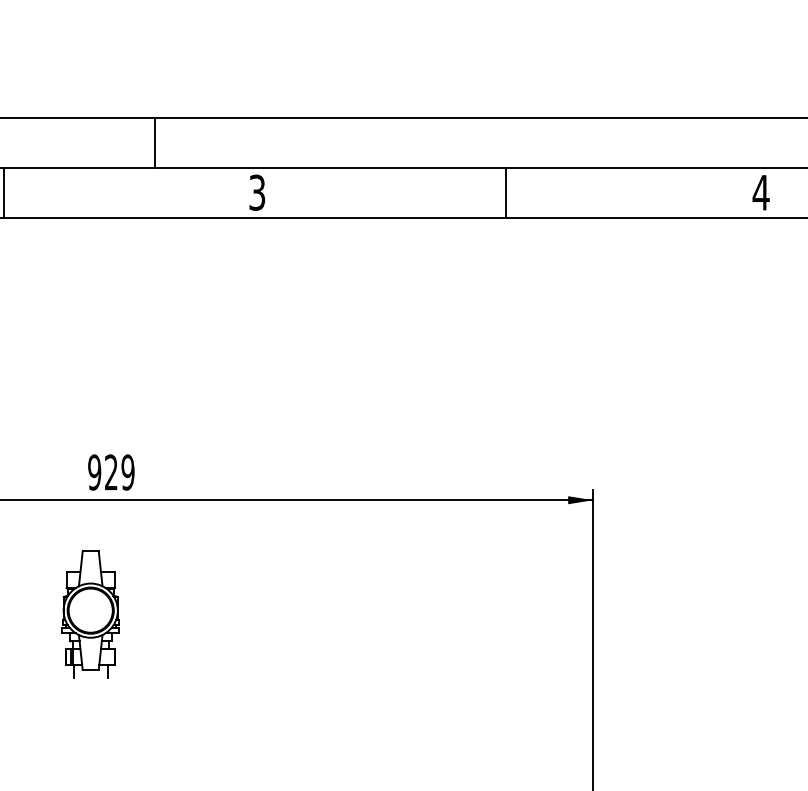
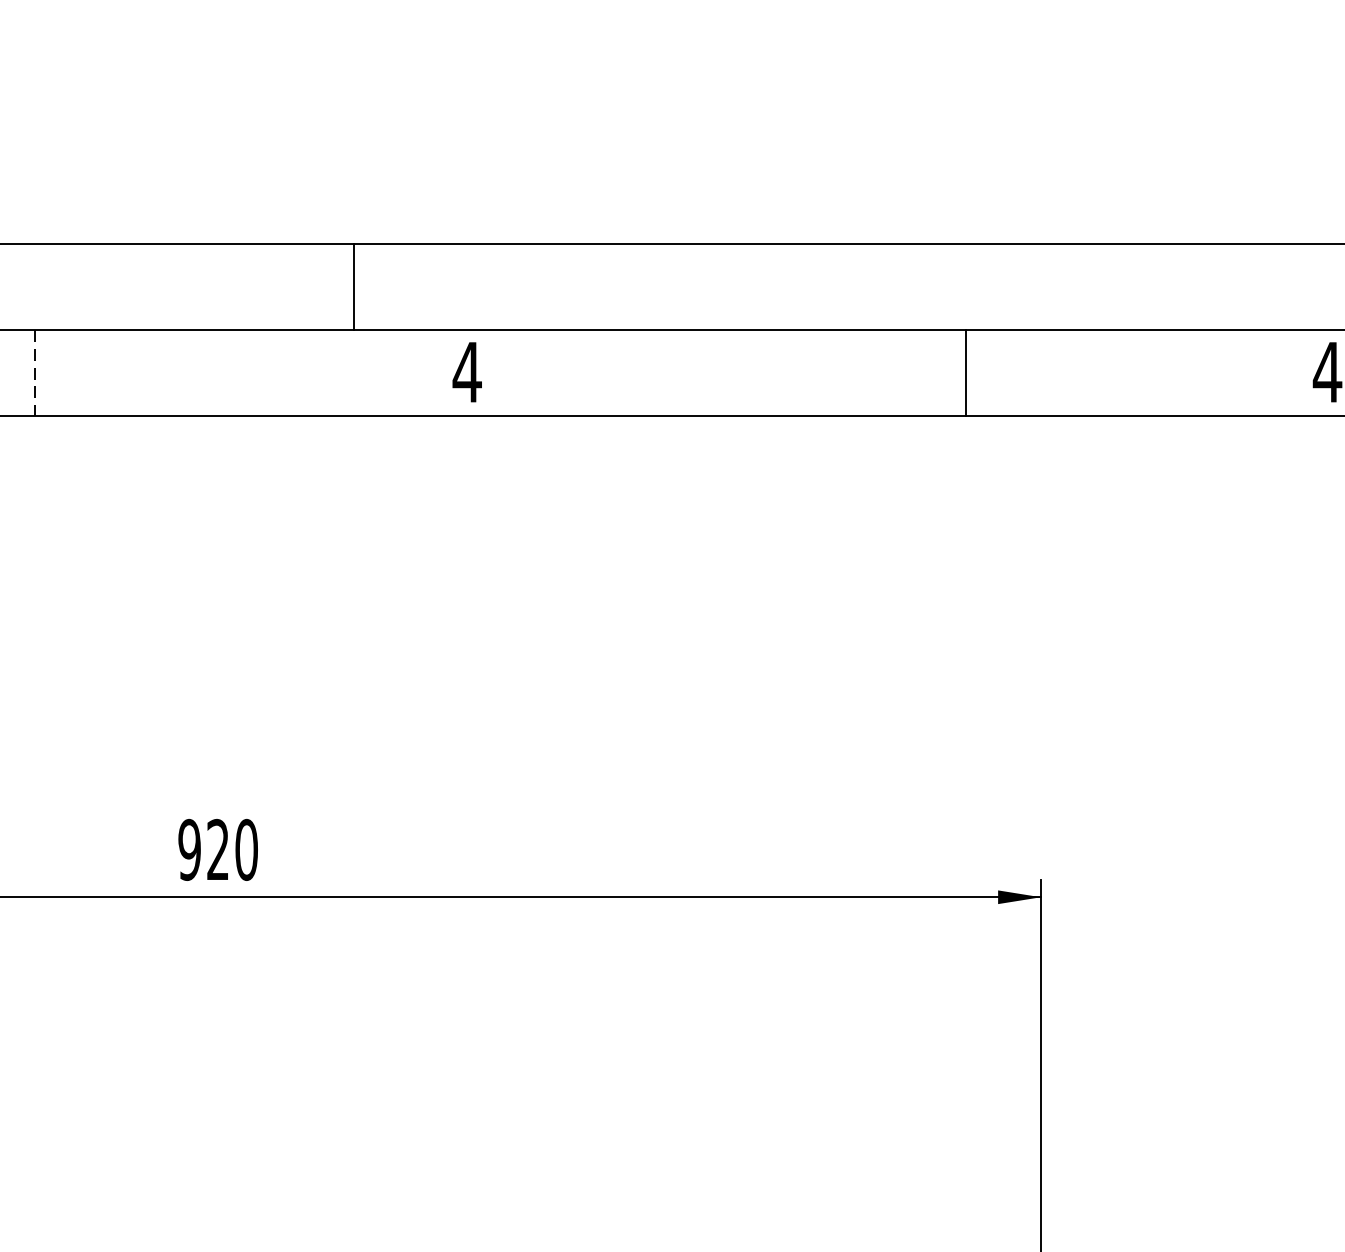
line: (154, 142) -> (353, 286), moved
text: (256, 192) -> (465, 371), 3 -> 4
line: (4, 193) -> (35, 373), solid -> dashed
line: (506, 193) -> (966, 373), moved
text: (127, 472) -> (245, 849), 929 -> 920
part: (90, 614) -> (182, 1092), removed

